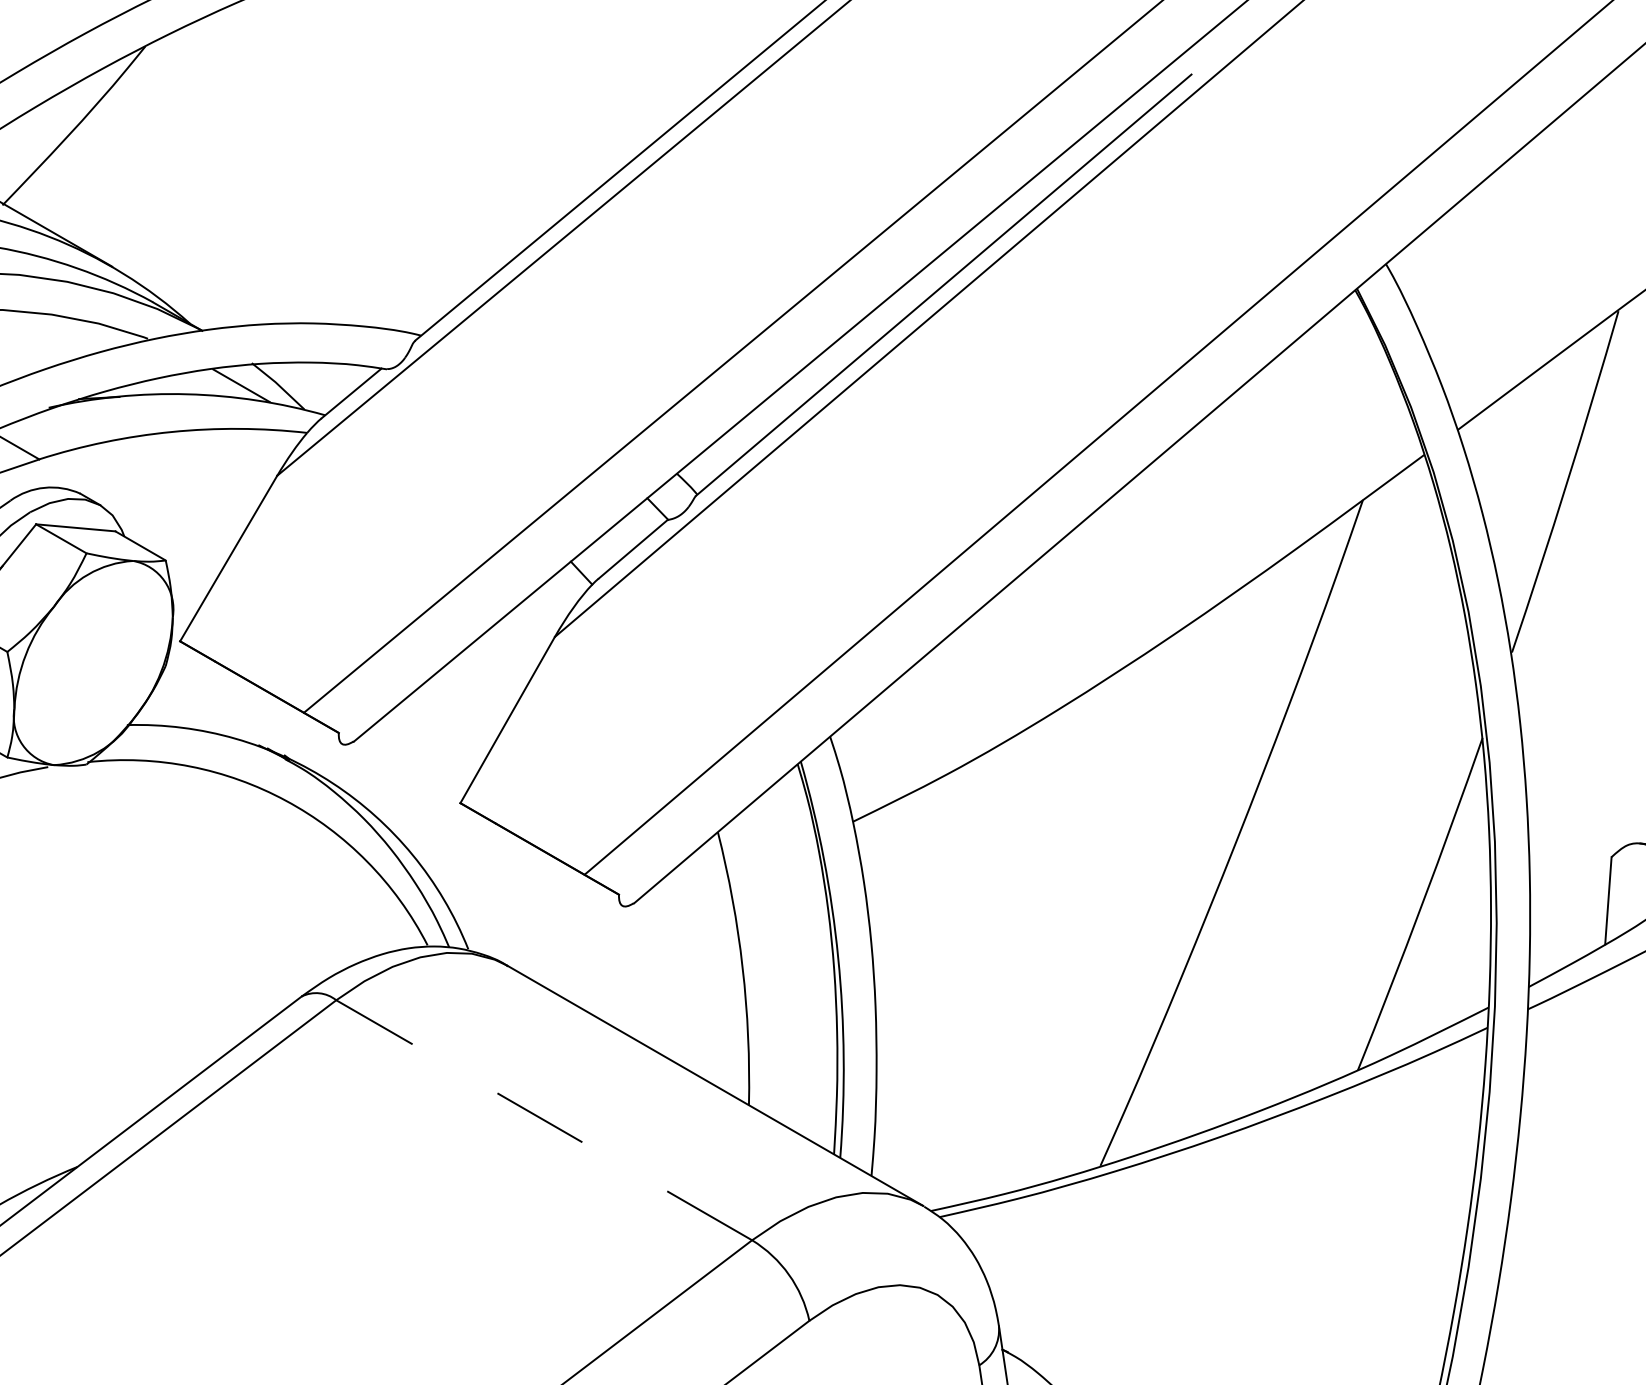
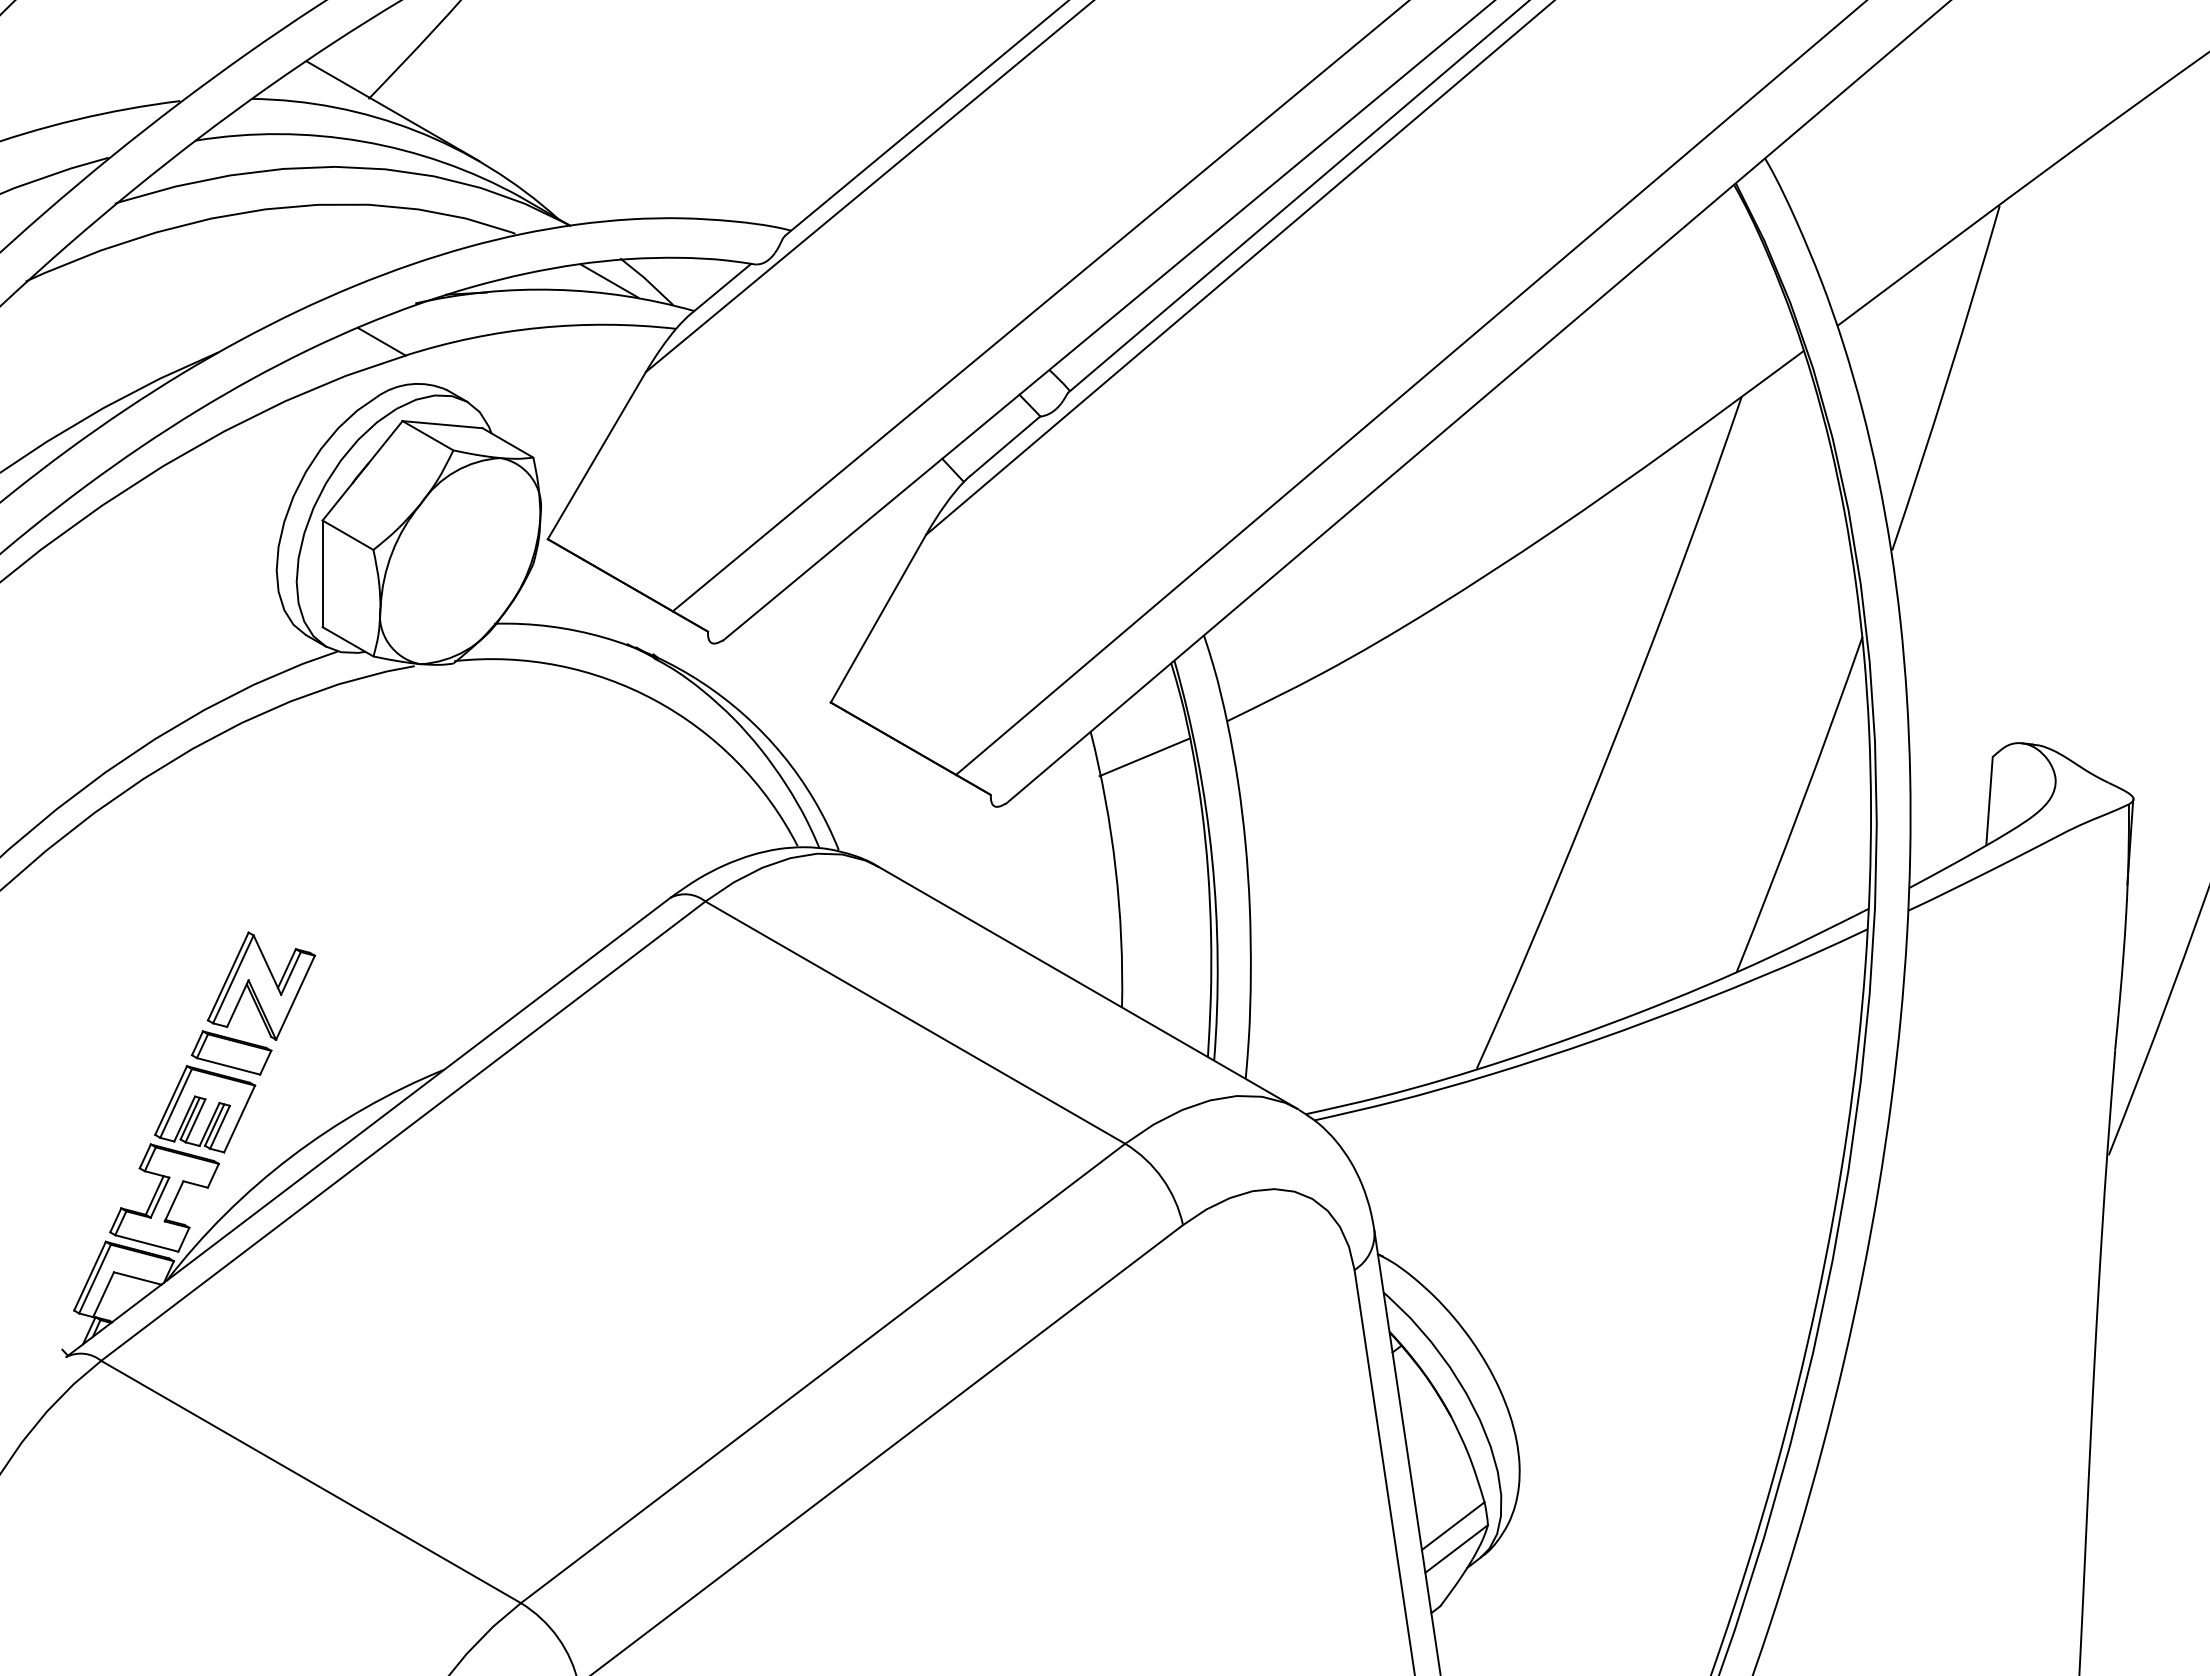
line: (771, 857) -> (1144, 757), added
line: (543, 1120) -> (914, 1022), dashed -> solid

